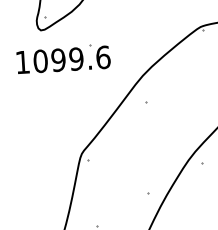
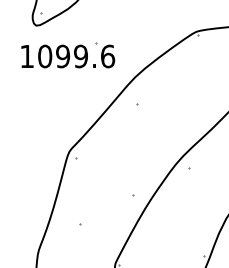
part: (63, 58) -> (68, 55), moved

